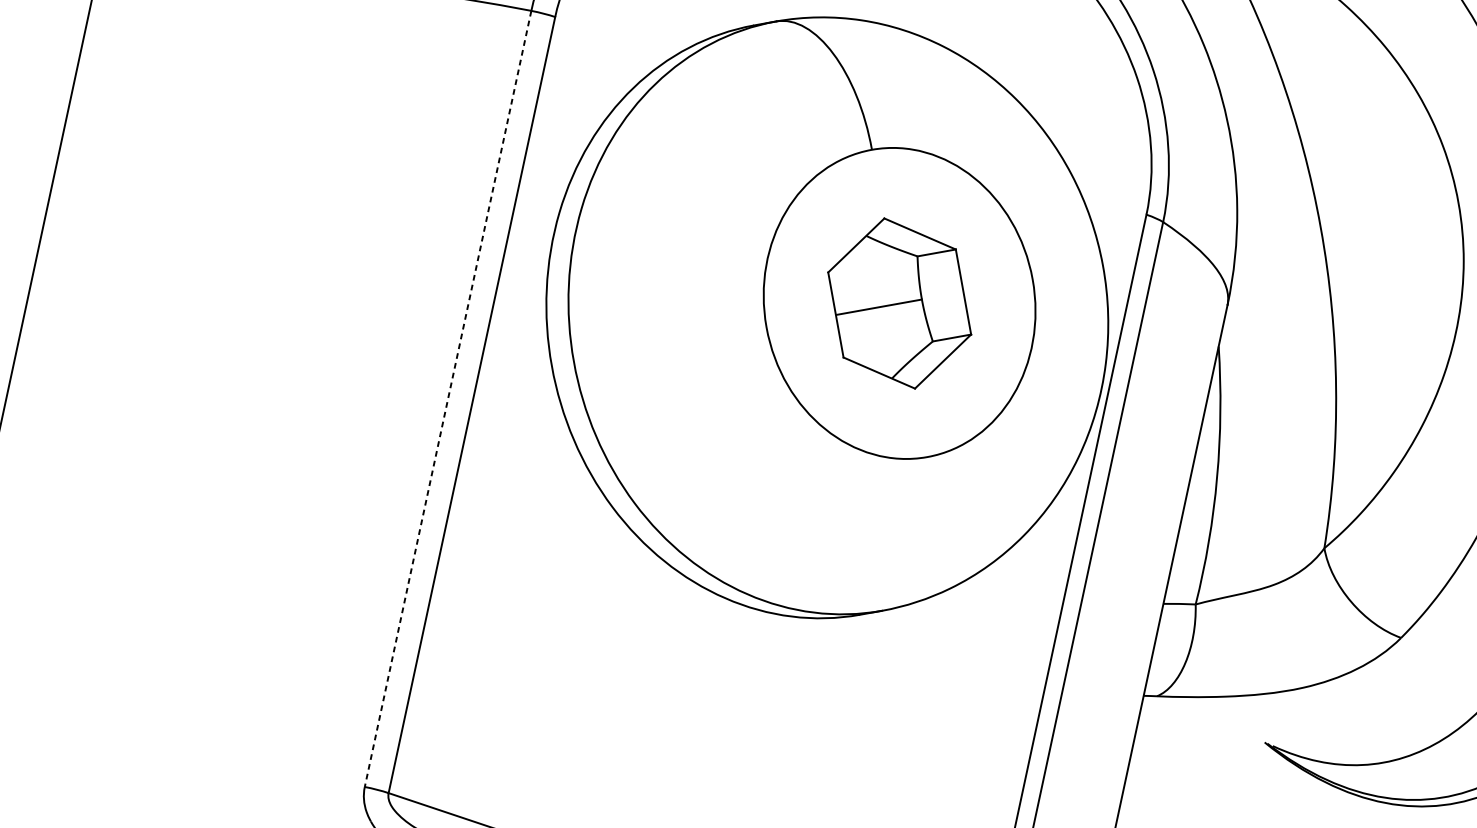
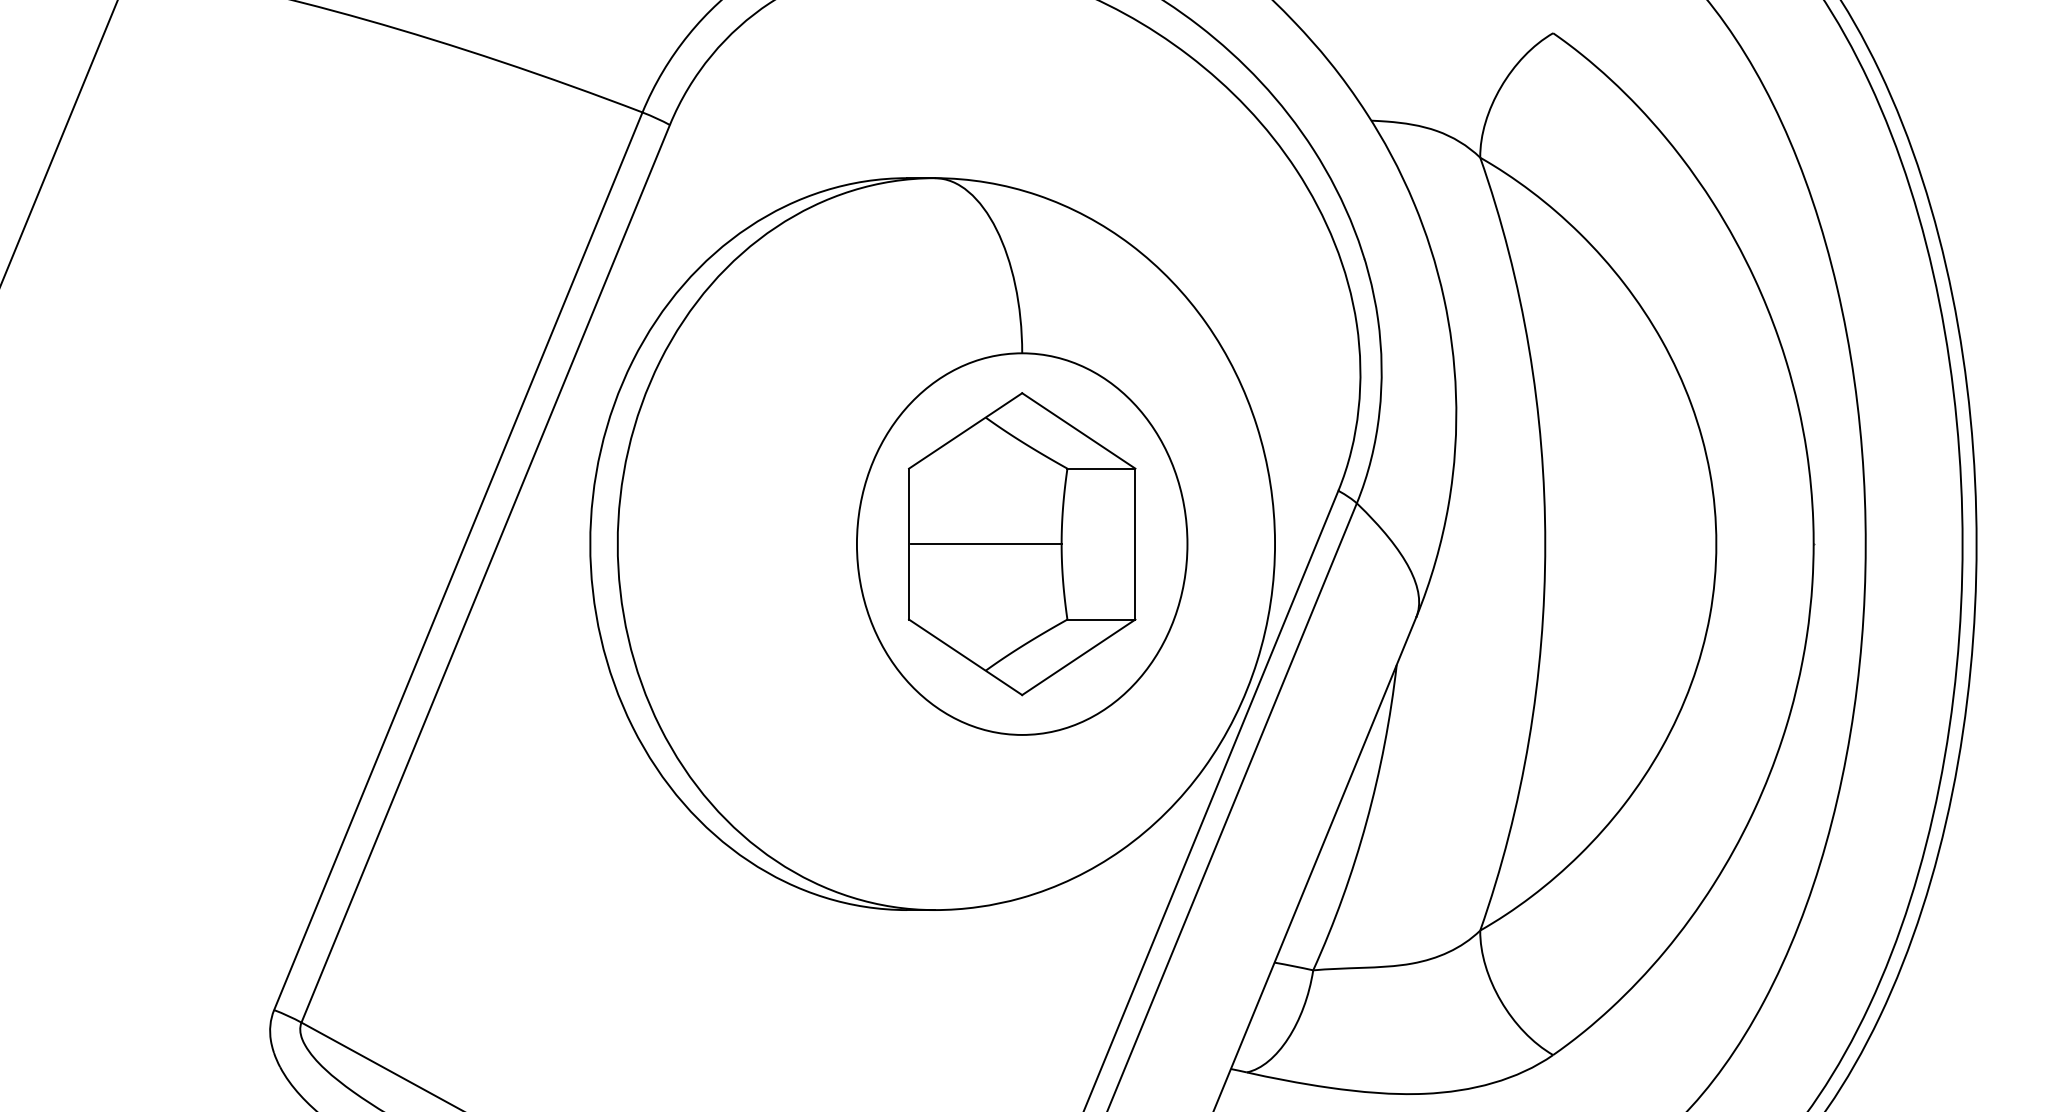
part: (899, 303) -> (1022, 544), size x1.43
line: (448, 399) -> (458, 561), dashed -> solid

